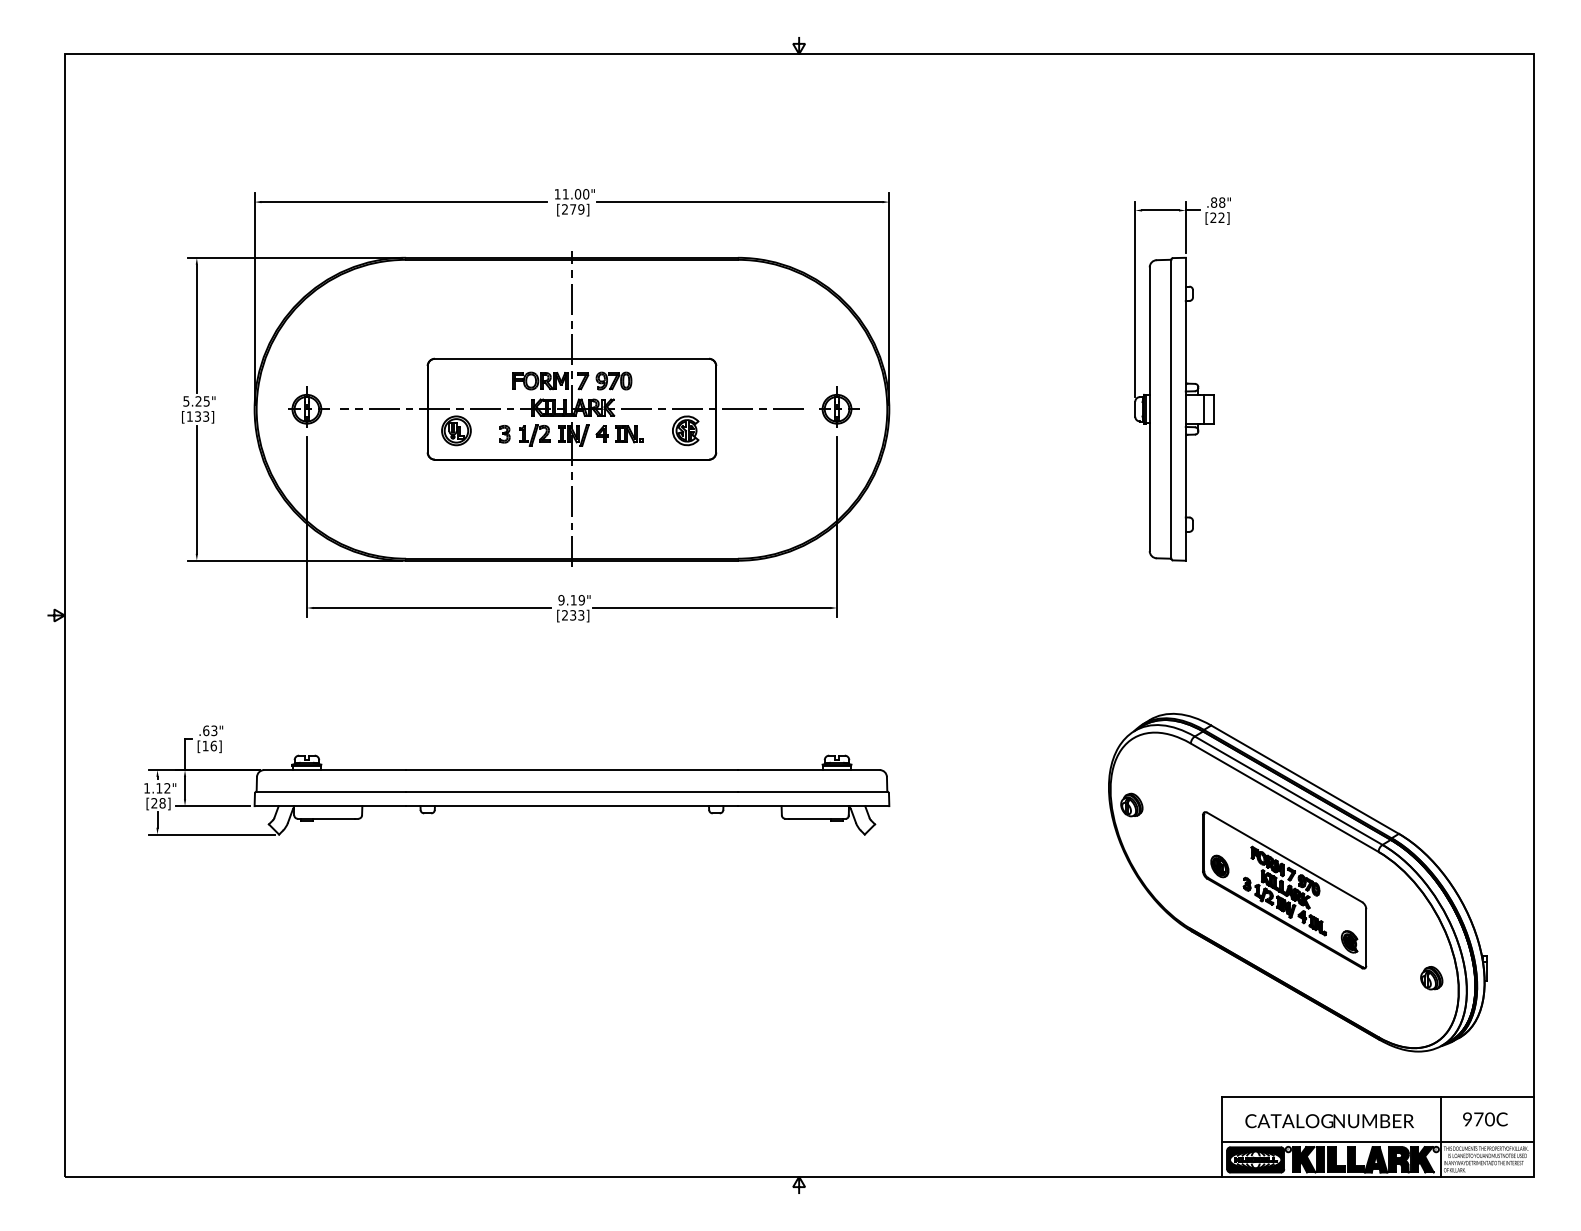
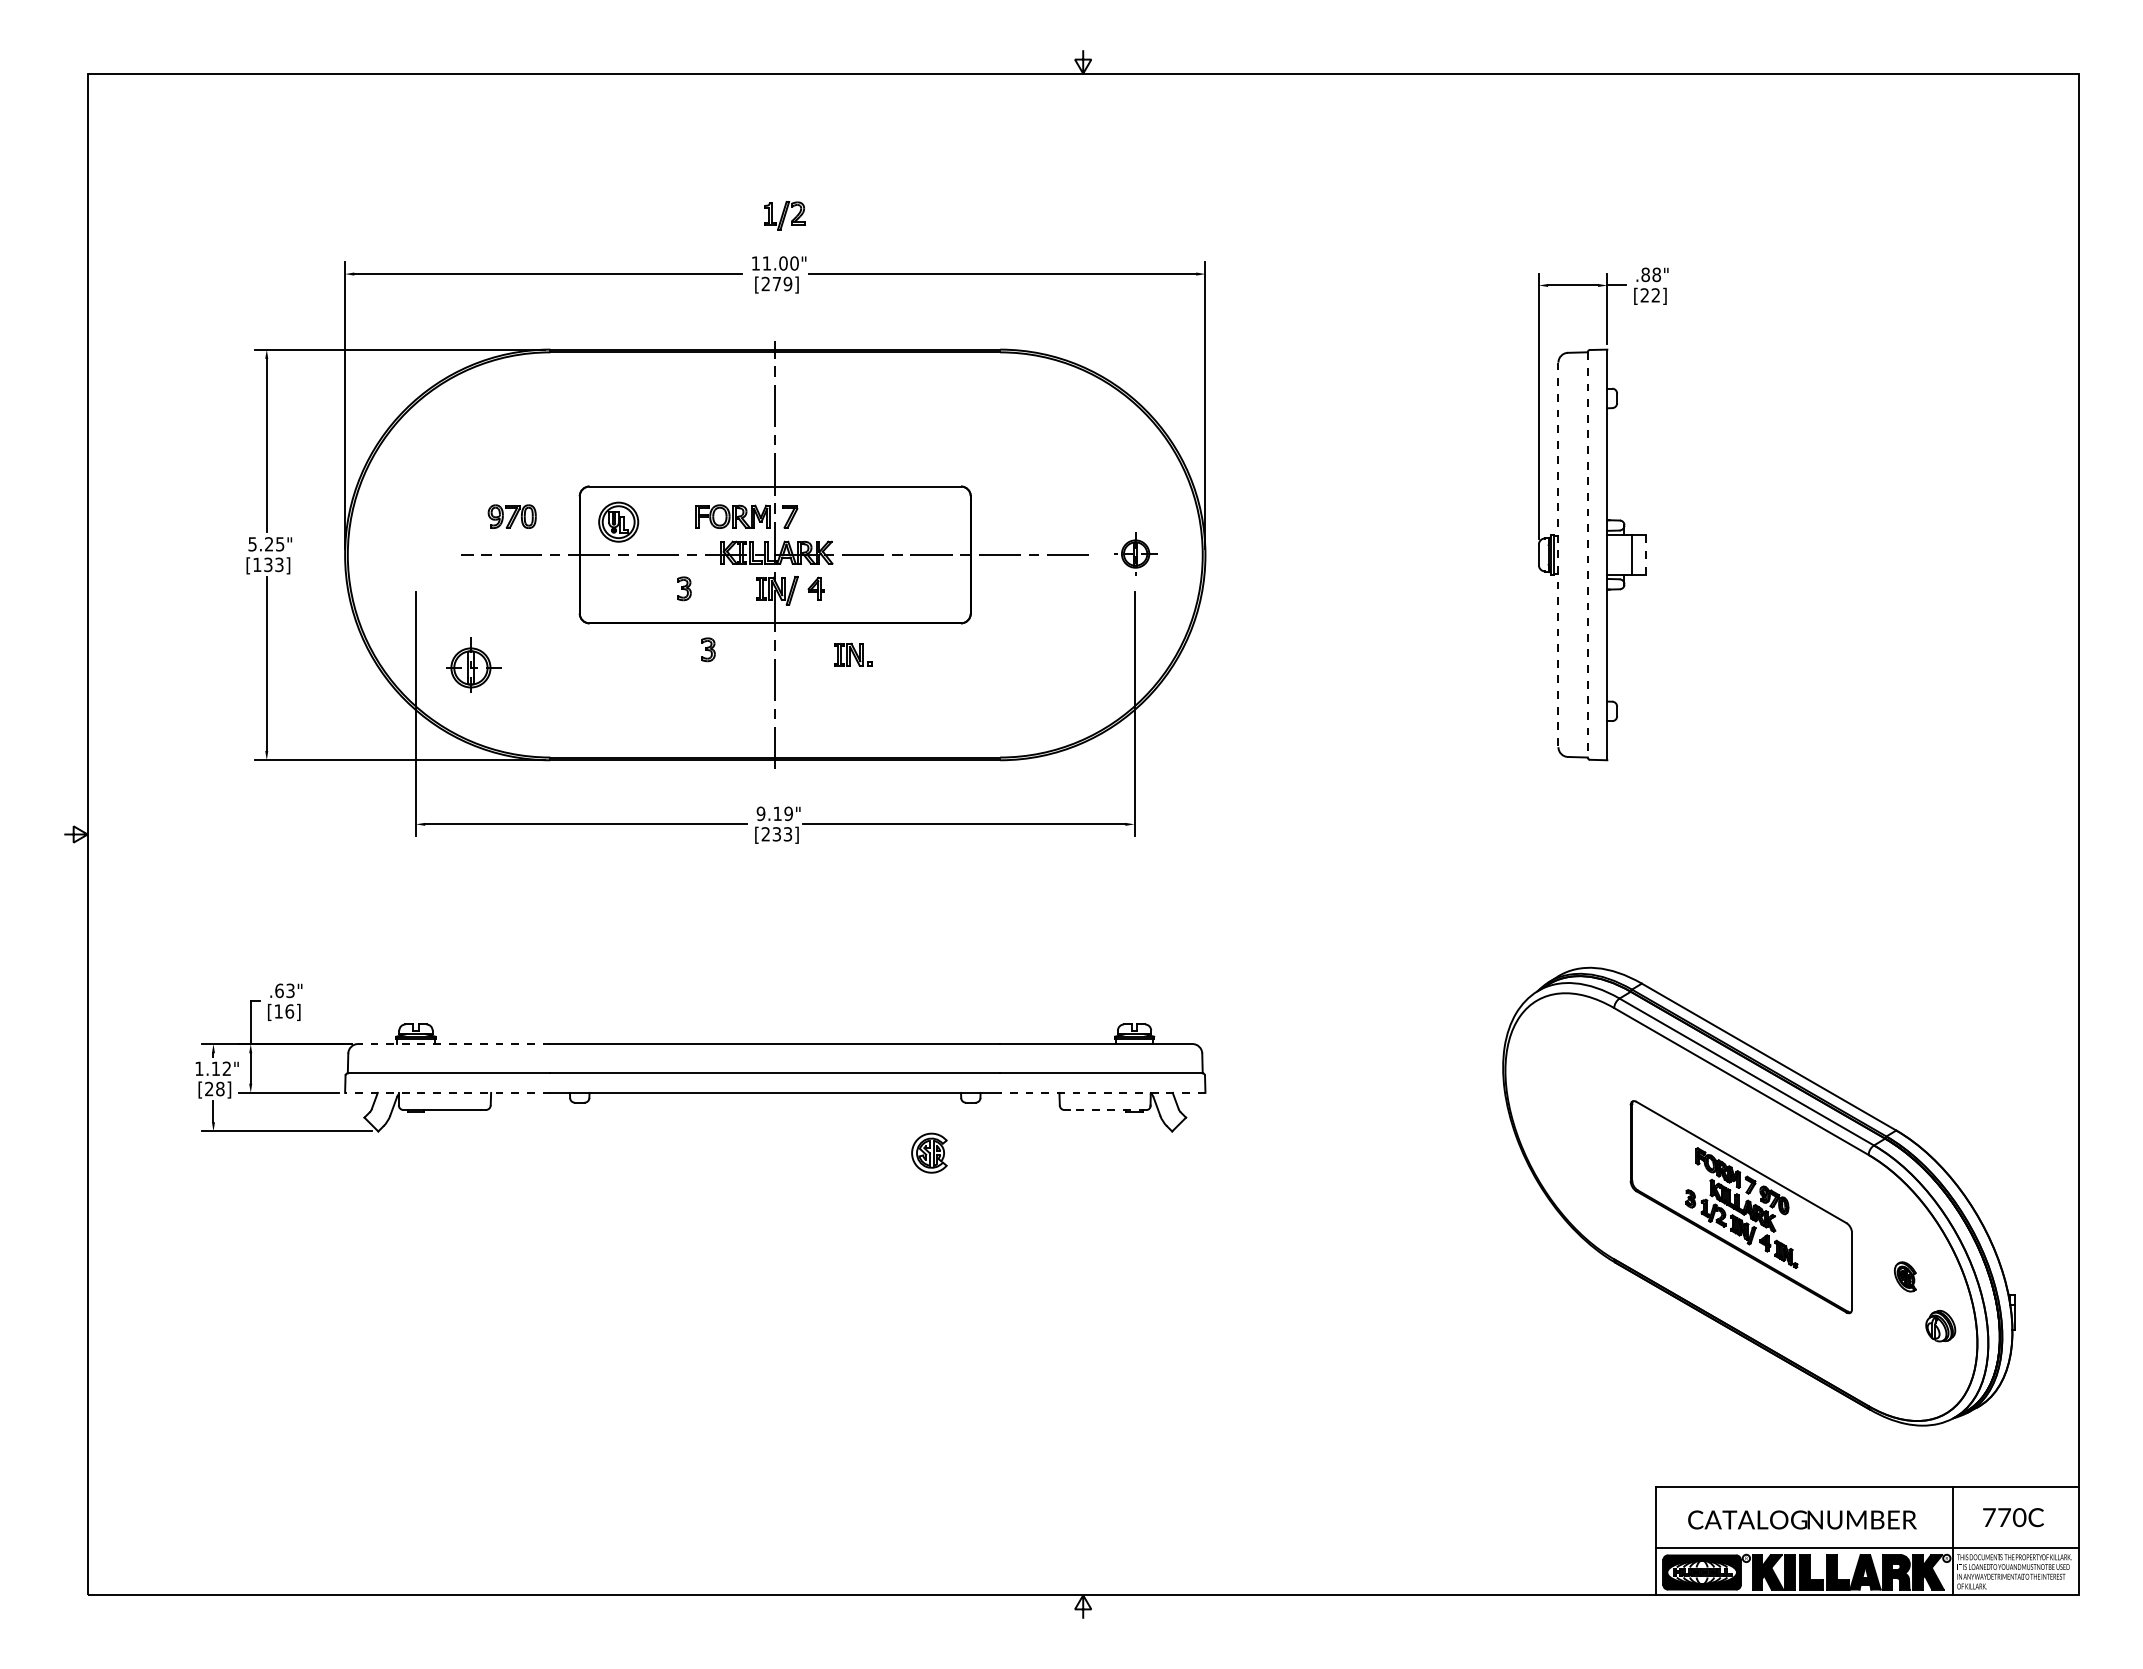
part: (613, 380) -> (511, 516), moved
part: (308, 406) -> (473, 664), moved
part: (839, 406) -> (1137, 551), size x0.7
line: (1171, 408) -> (1587, 554), solid -> dashed
line: (1213, 408) -> (1645, 554), solid -> dashed
line: (1149, 409) -> (1558, 555), solid -> dashed
part: (456, 430) -> (618, 521), moved
part: (685, 430) -> (929, 1152), moved
part: (629, 434) -> (853, 654), moved
part: (534, 435) -> (784, 215), moved
part: (522, 479) -> (708, 649), added
line: (334, 770) -> (453, 1044), solid -> dashed
line: (330, 805) -> (447, 1092), solid -> dashed
line: (813, 805) -> (1102, 1092), solid -> dashed
part: (1131, 805) -> (1533, 1091), removed
line: (817, 819) -> (1107, 1110), solid -> dashed
part: (1219, 866) -> (1653, 1174), removed
part: (1349, 941) -> (1905, 1276), moved
text: (1467, 1119) -> (1989, 1517), 970C -> 770C

